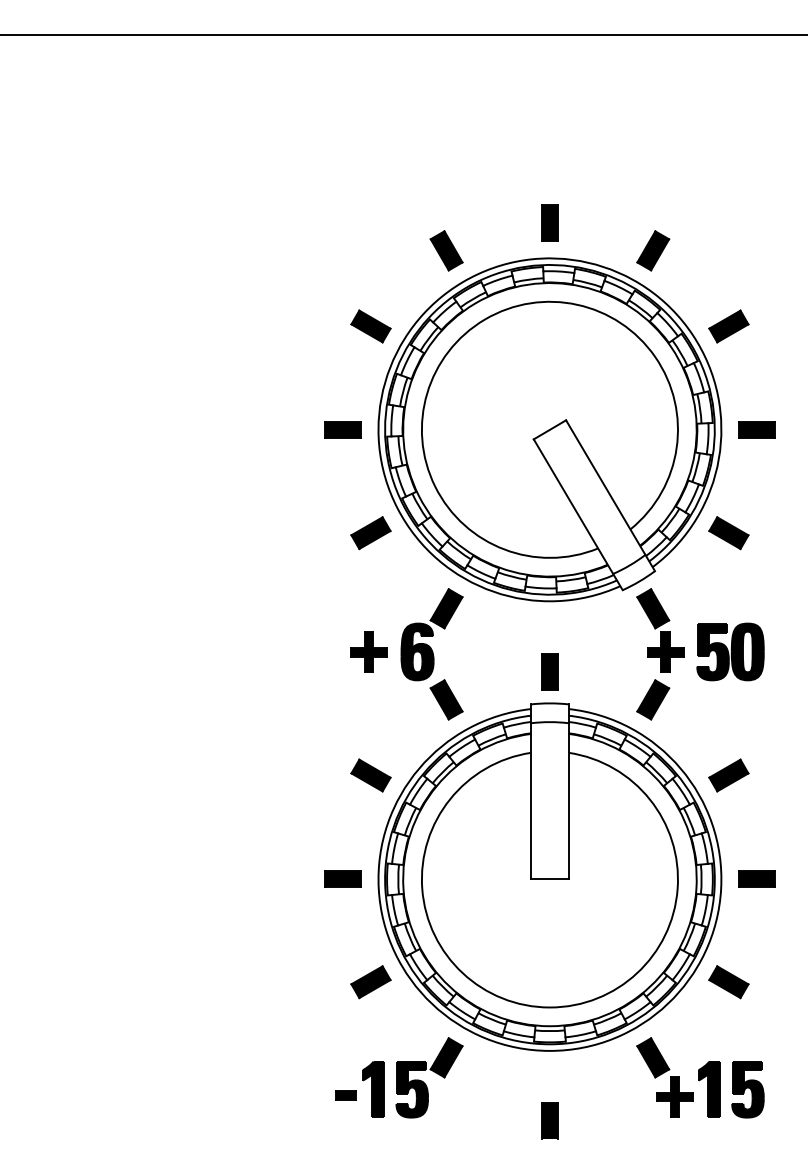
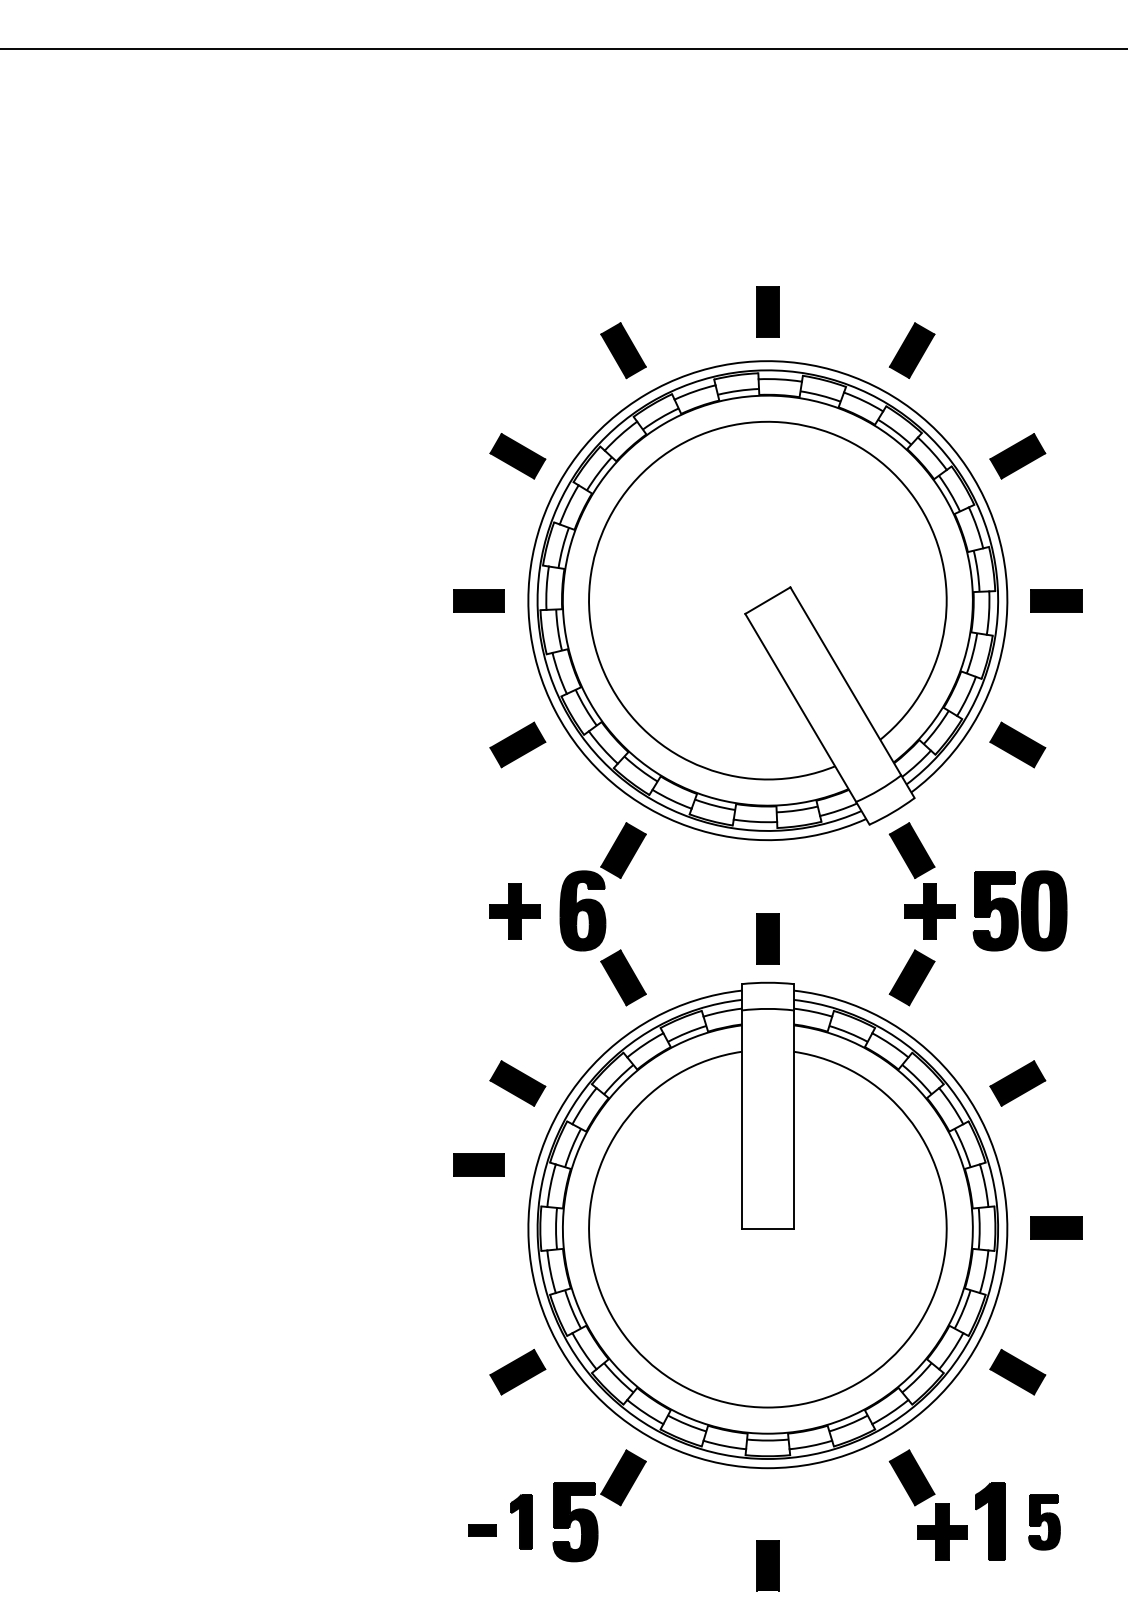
part: (342, 878) -> (478, 1164), moved
part: (373, 1089) -> (521, 1521), size x0.7
part: (747, 1089) -> (1044, 1522), size x0.7

